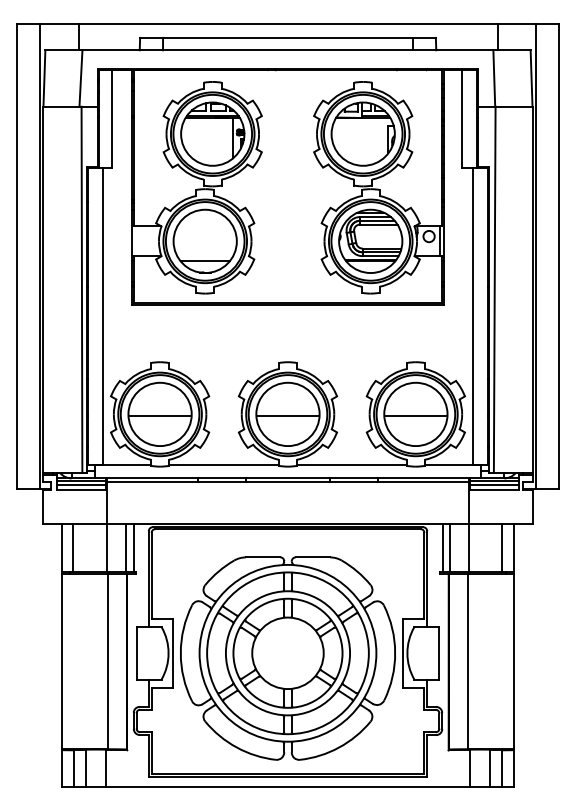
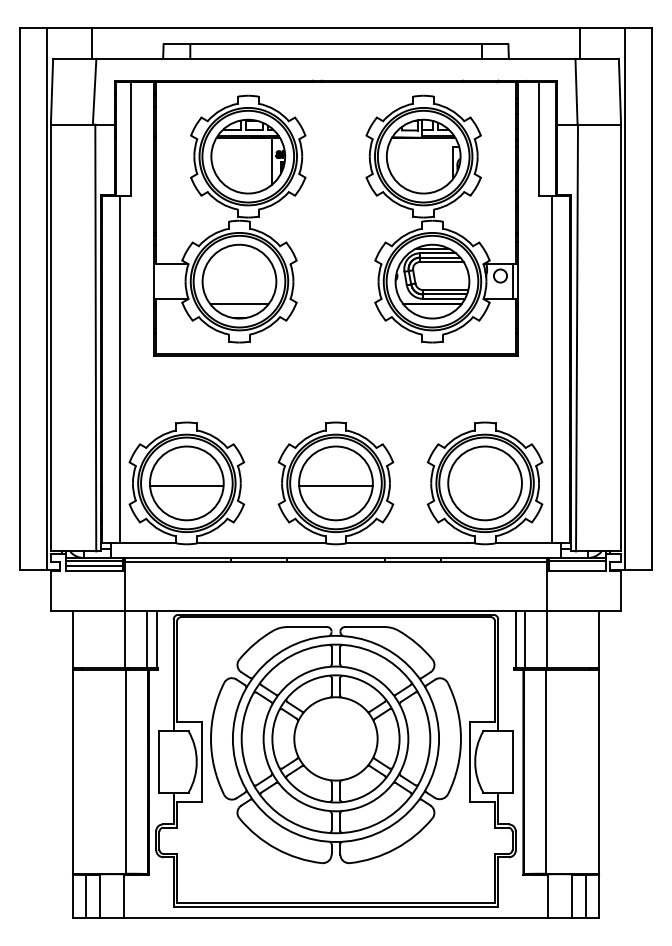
line: (415, 416) -> (484, 485), removed
line: (494, 485) -> (576, 566), removed
line: (73, 547) -> (85, 638), removed
line: (501, 547) -> (585, 638), removed
part: (287, 658) -> (335, 745), moved

